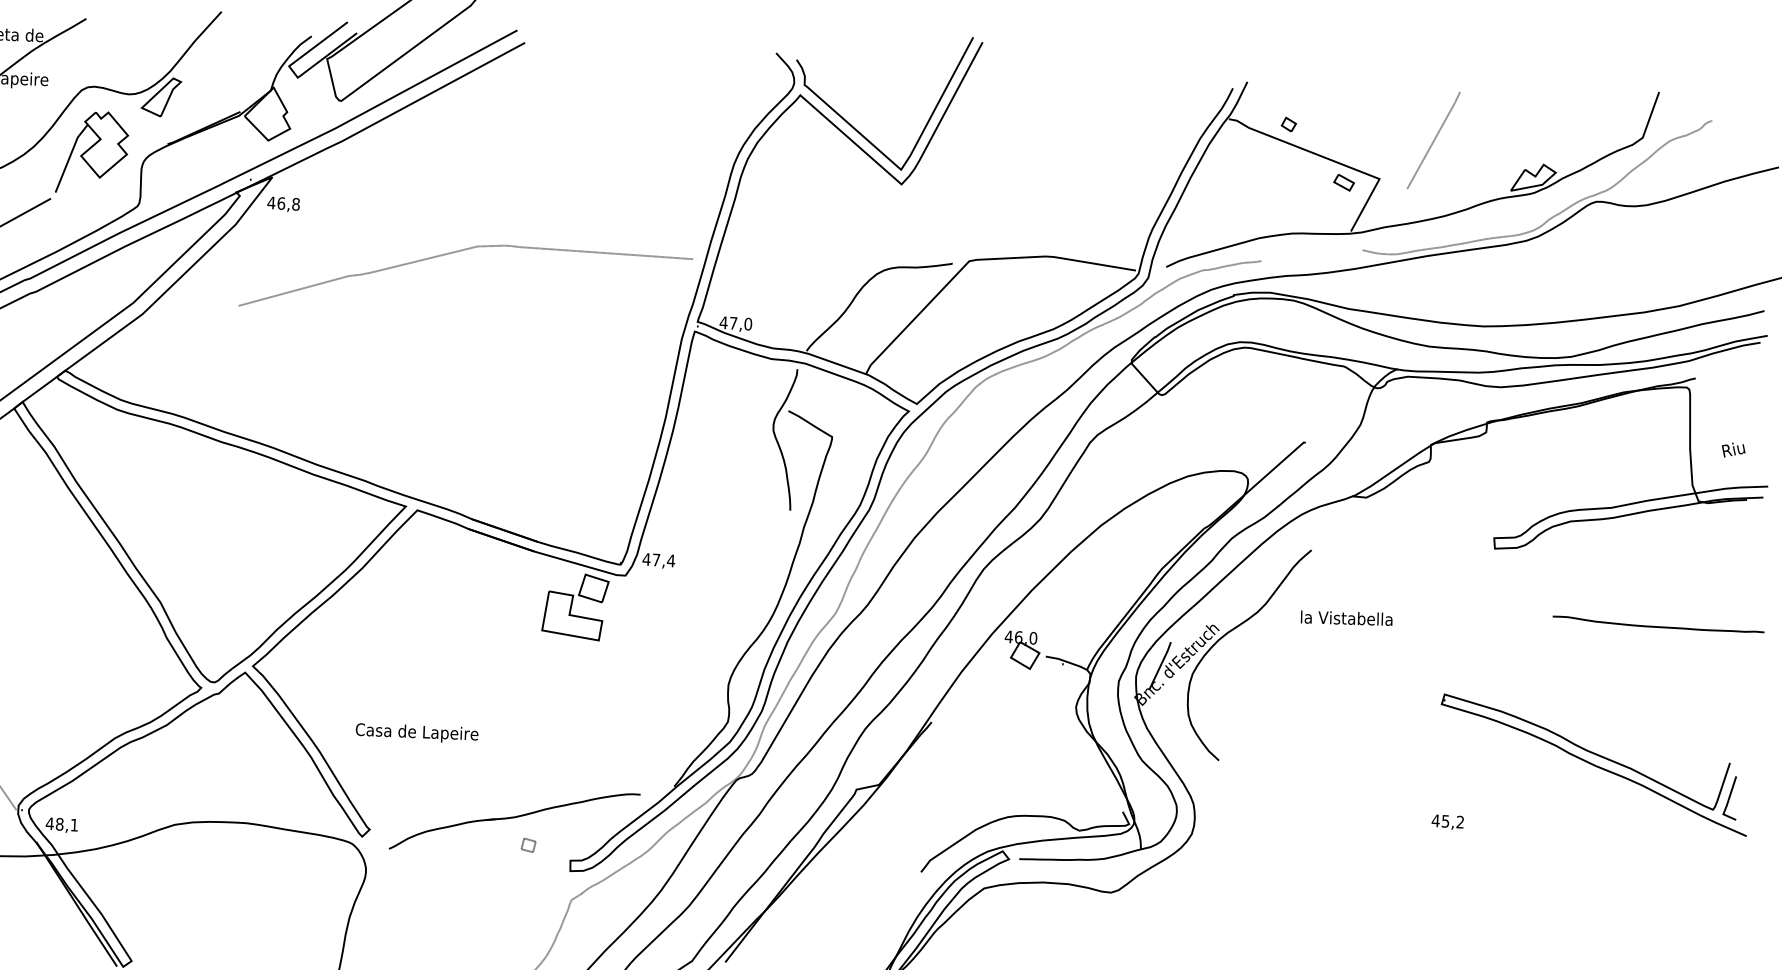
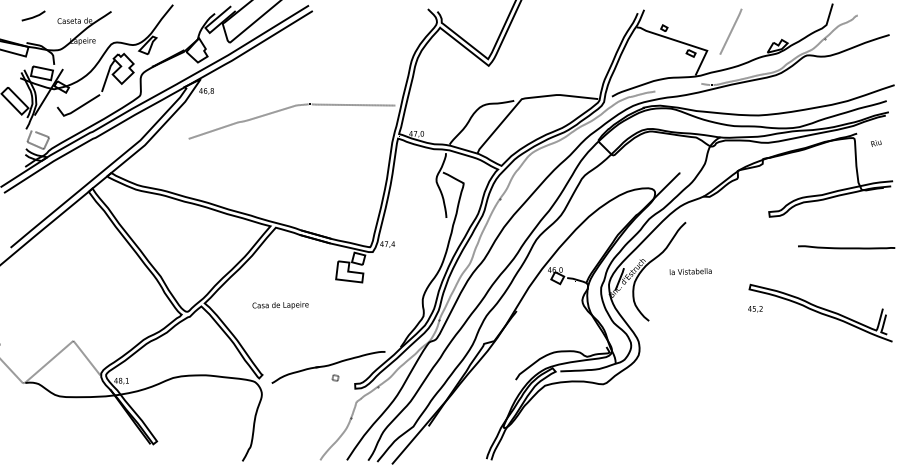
text: (1733, 450) -> (876, 143), moved
text: (1346, 618) -> (690, 271), moved
text: (416, 732) -> (280, 305), moved
text: (1447, 822) -> (755, 309), moved

